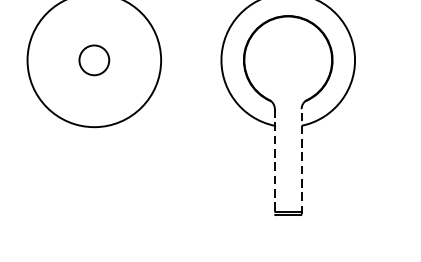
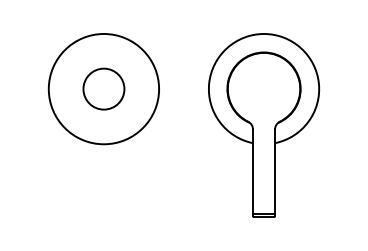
circle: (93, 59) -> (103, 88), size x1.67
line: (302, 161) -> (275, 172), dashed -> solid
line: (275, 162) -> (253, 173), dashed -> solid

